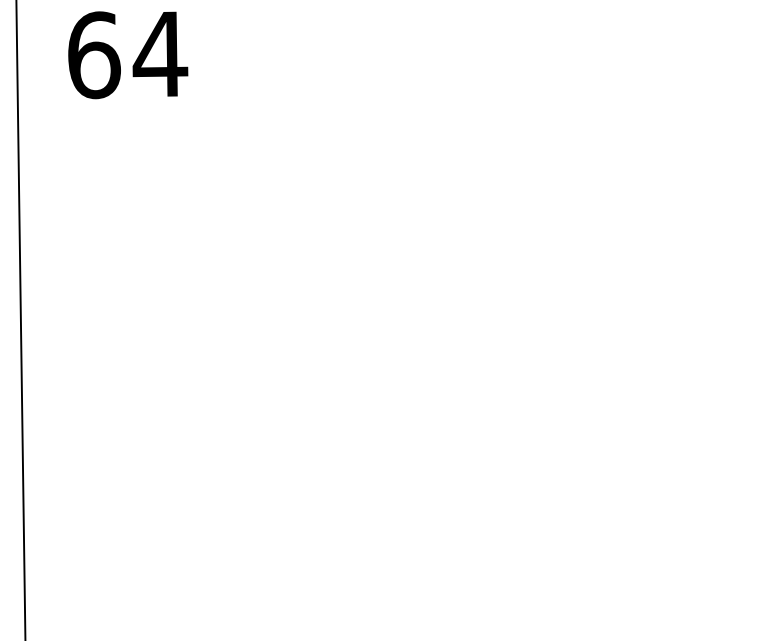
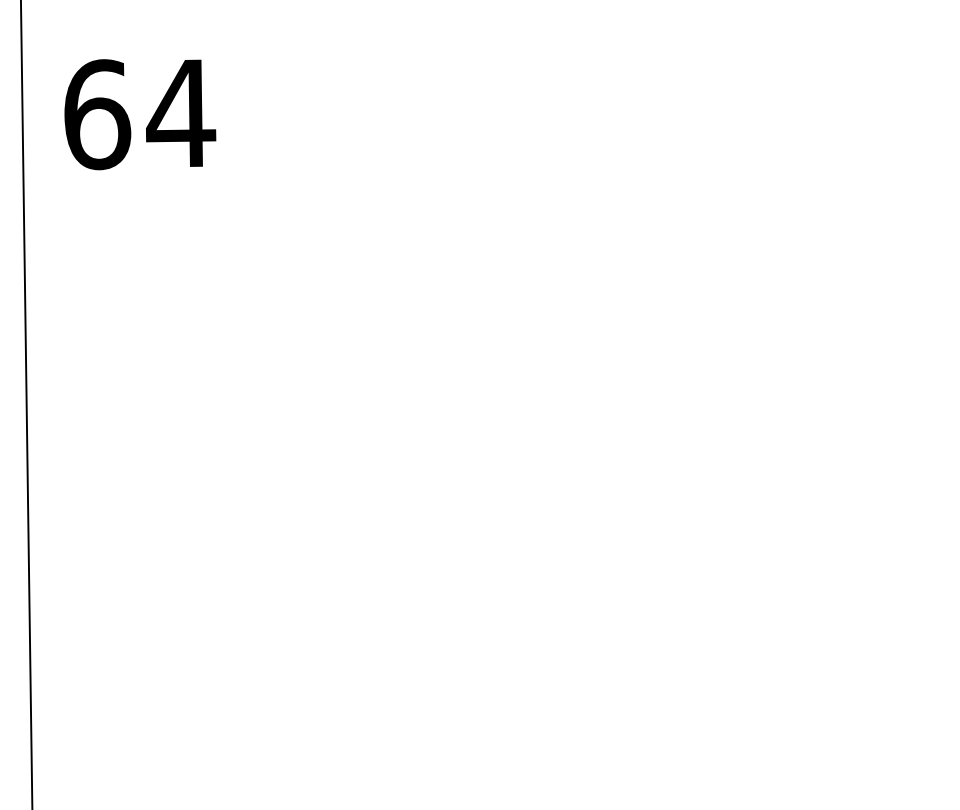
text: (128, 55) -> (140, 114), moved

